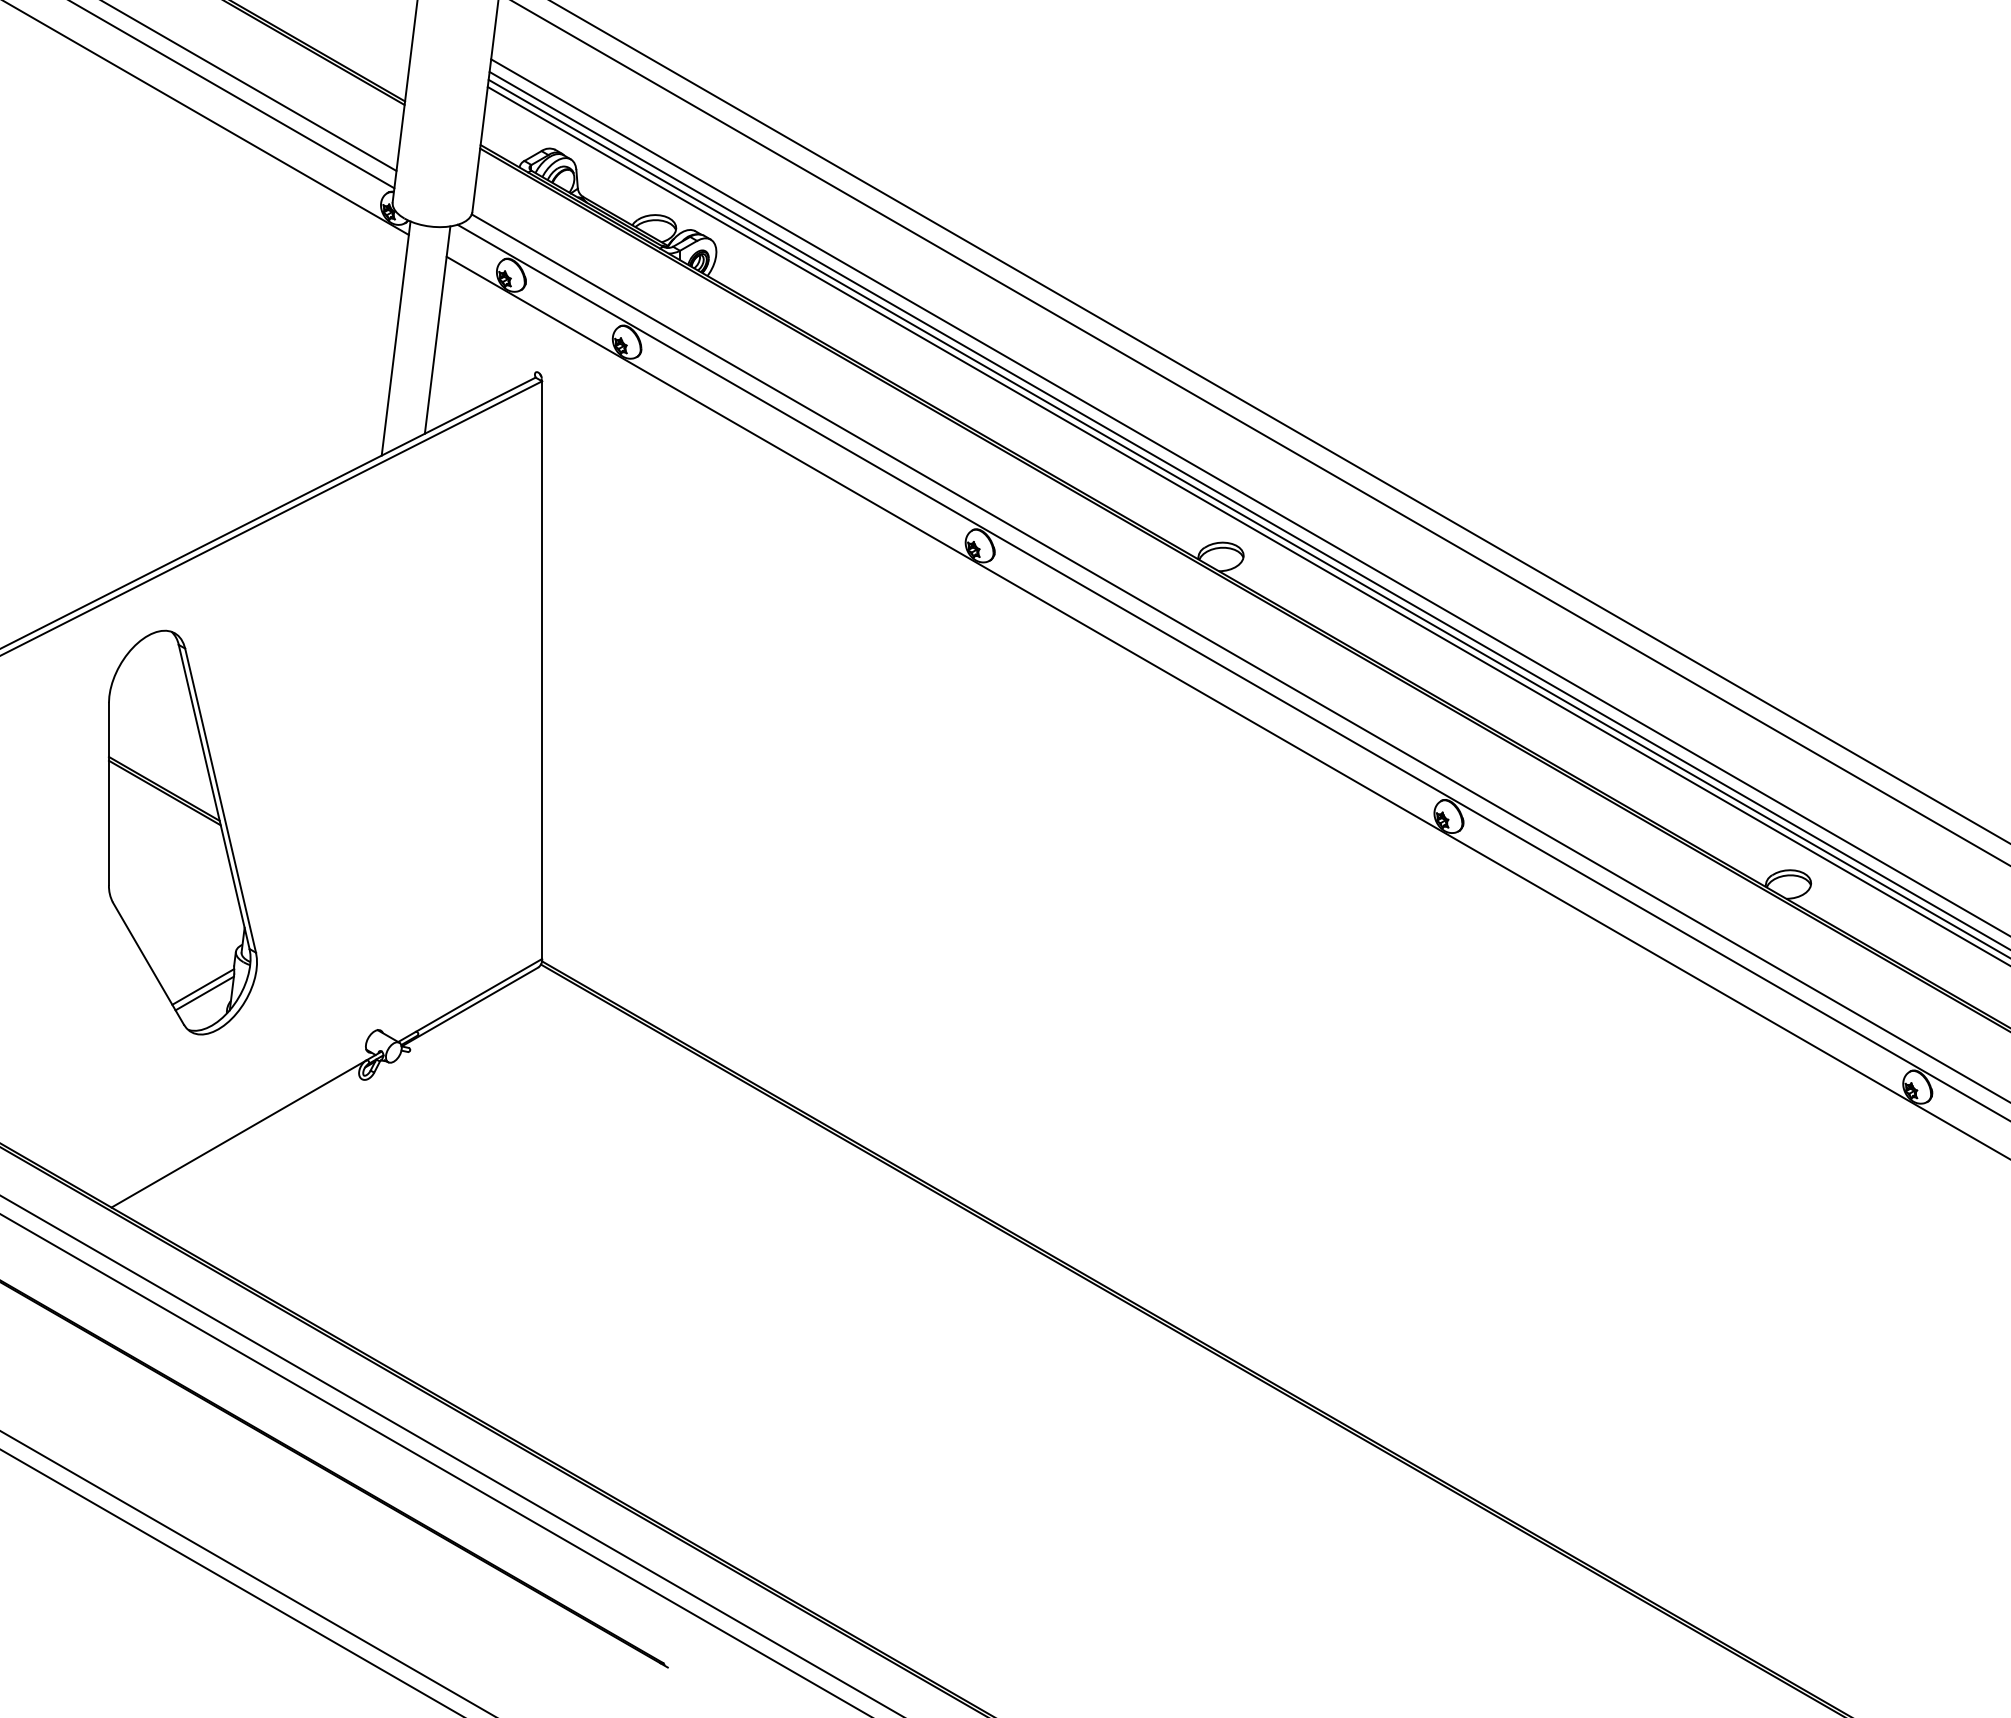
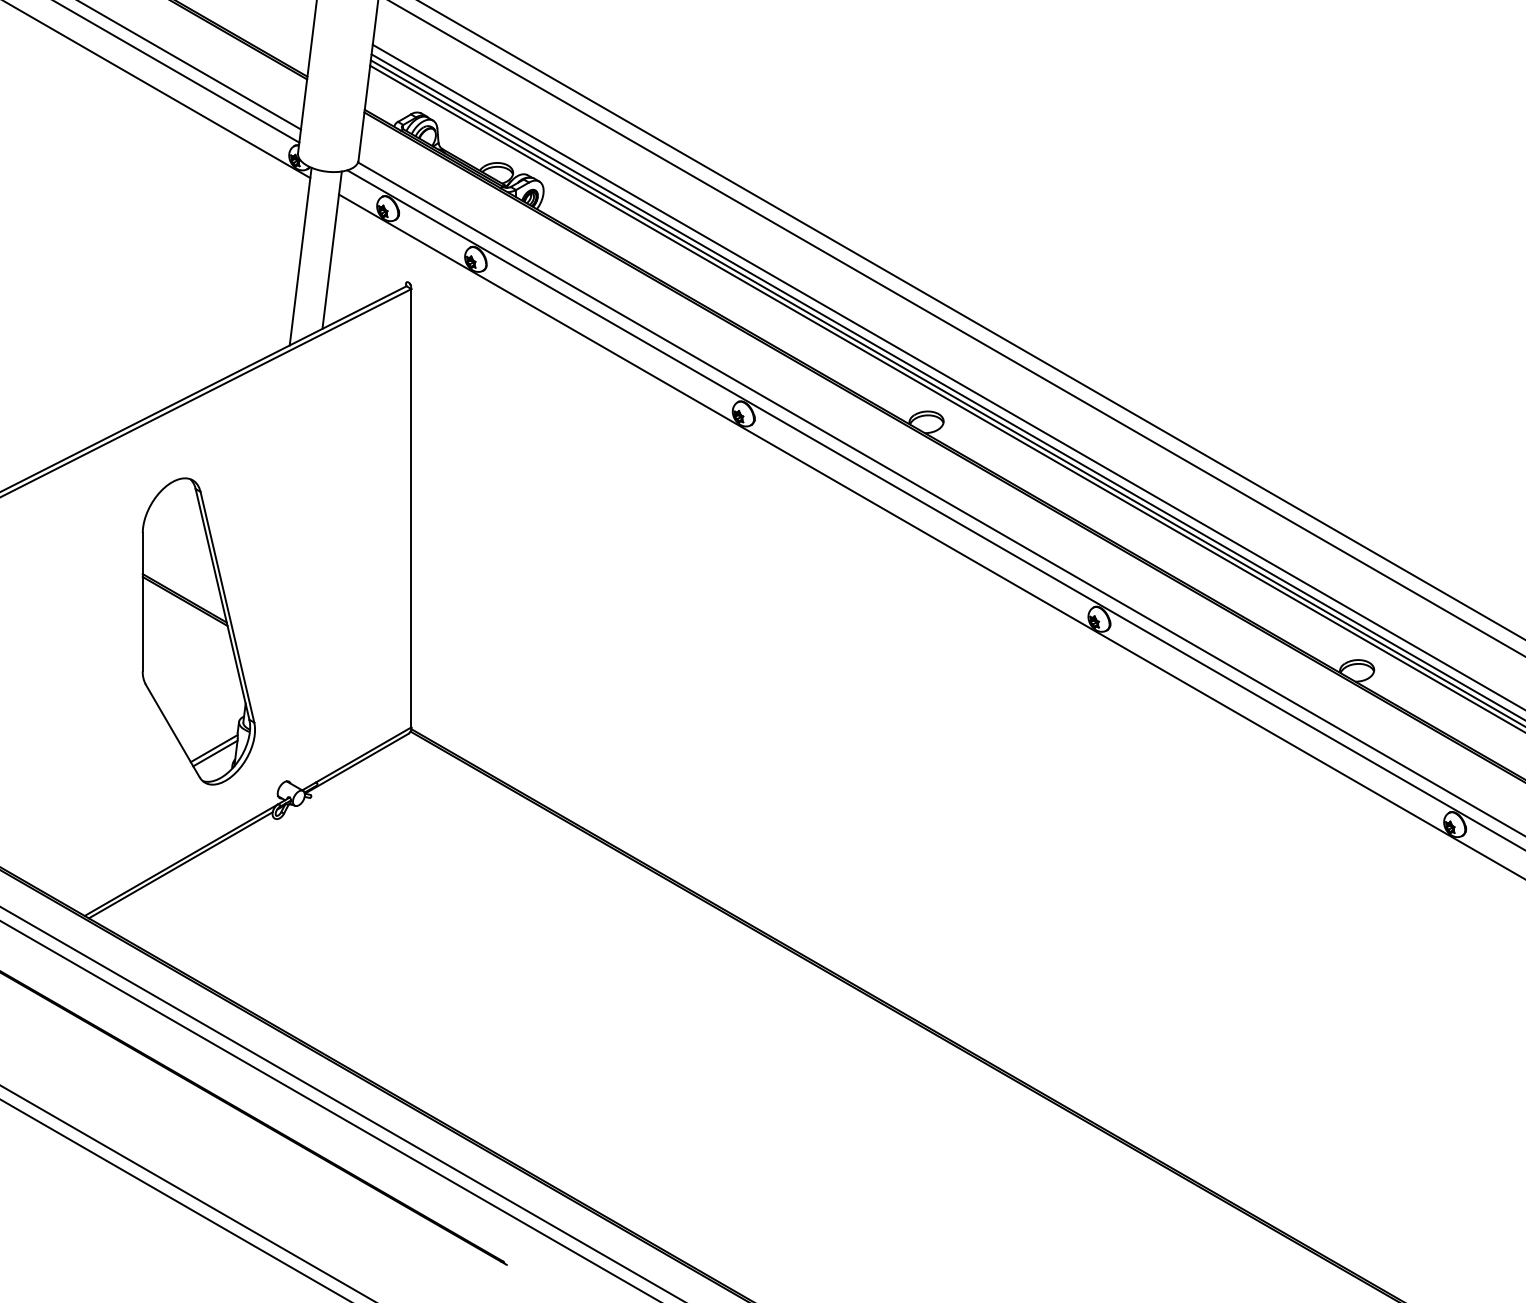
part: (182, 832) -> (198, 631), moved
line: (238, 1140) -> (181, 865), added

